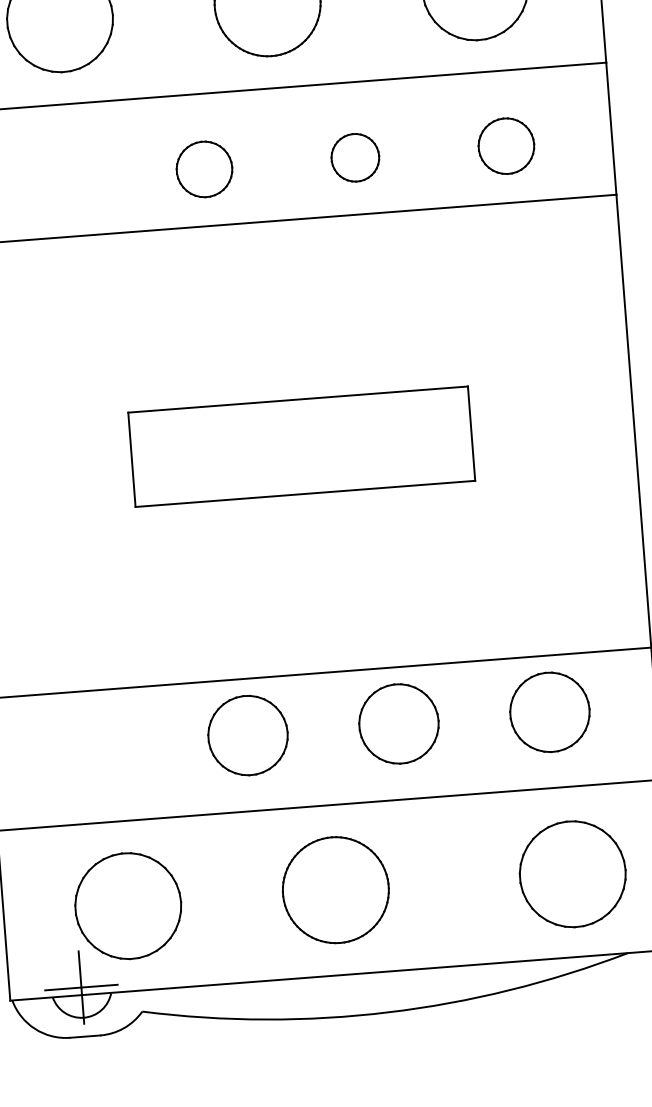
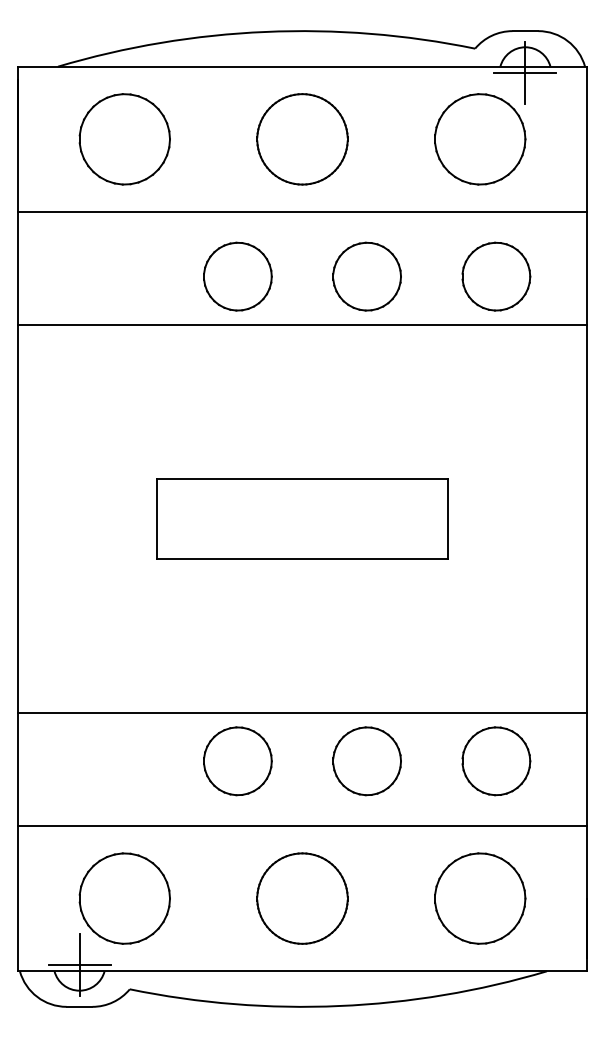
part: (506, 146) -> (496, 276), size x1.43
part: (354, 157) -> (366, 276), size x1.67
part: (204, 169) -> (237, 276), size x1.43
part: (573, 874) -> (480, 898), moved

